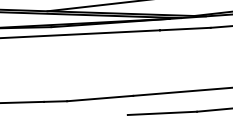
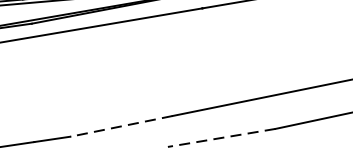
line: (99, 98) -> (120, 126), solid -> dashed
line: (162, 113) -> (221, 138), solid -> dashed

